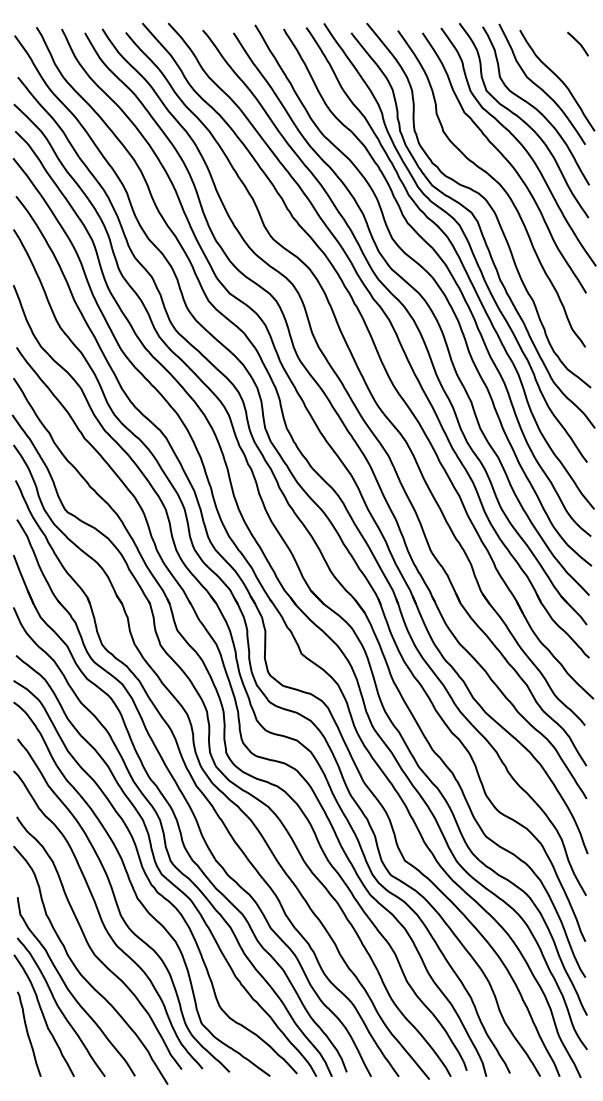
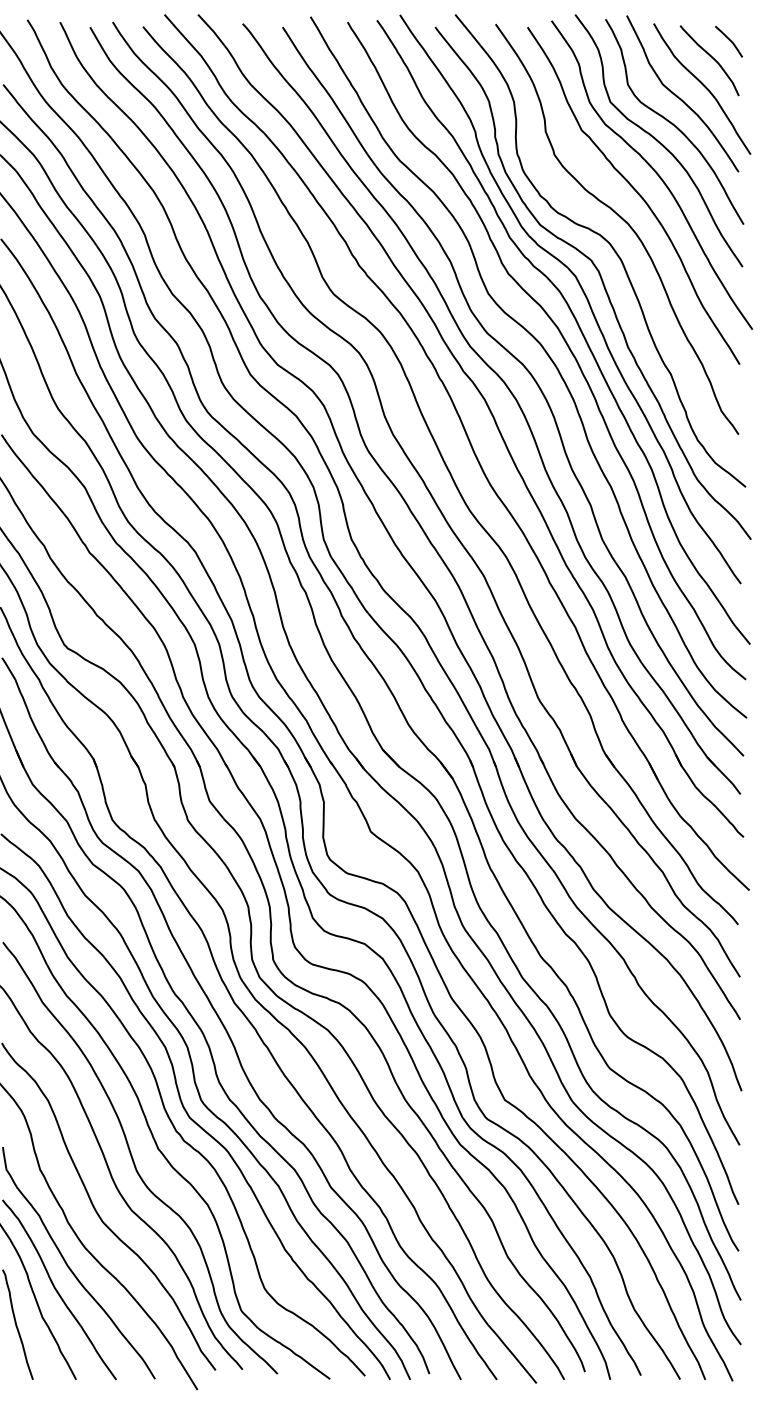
curve: (564, 57) -> (711, 59), added

